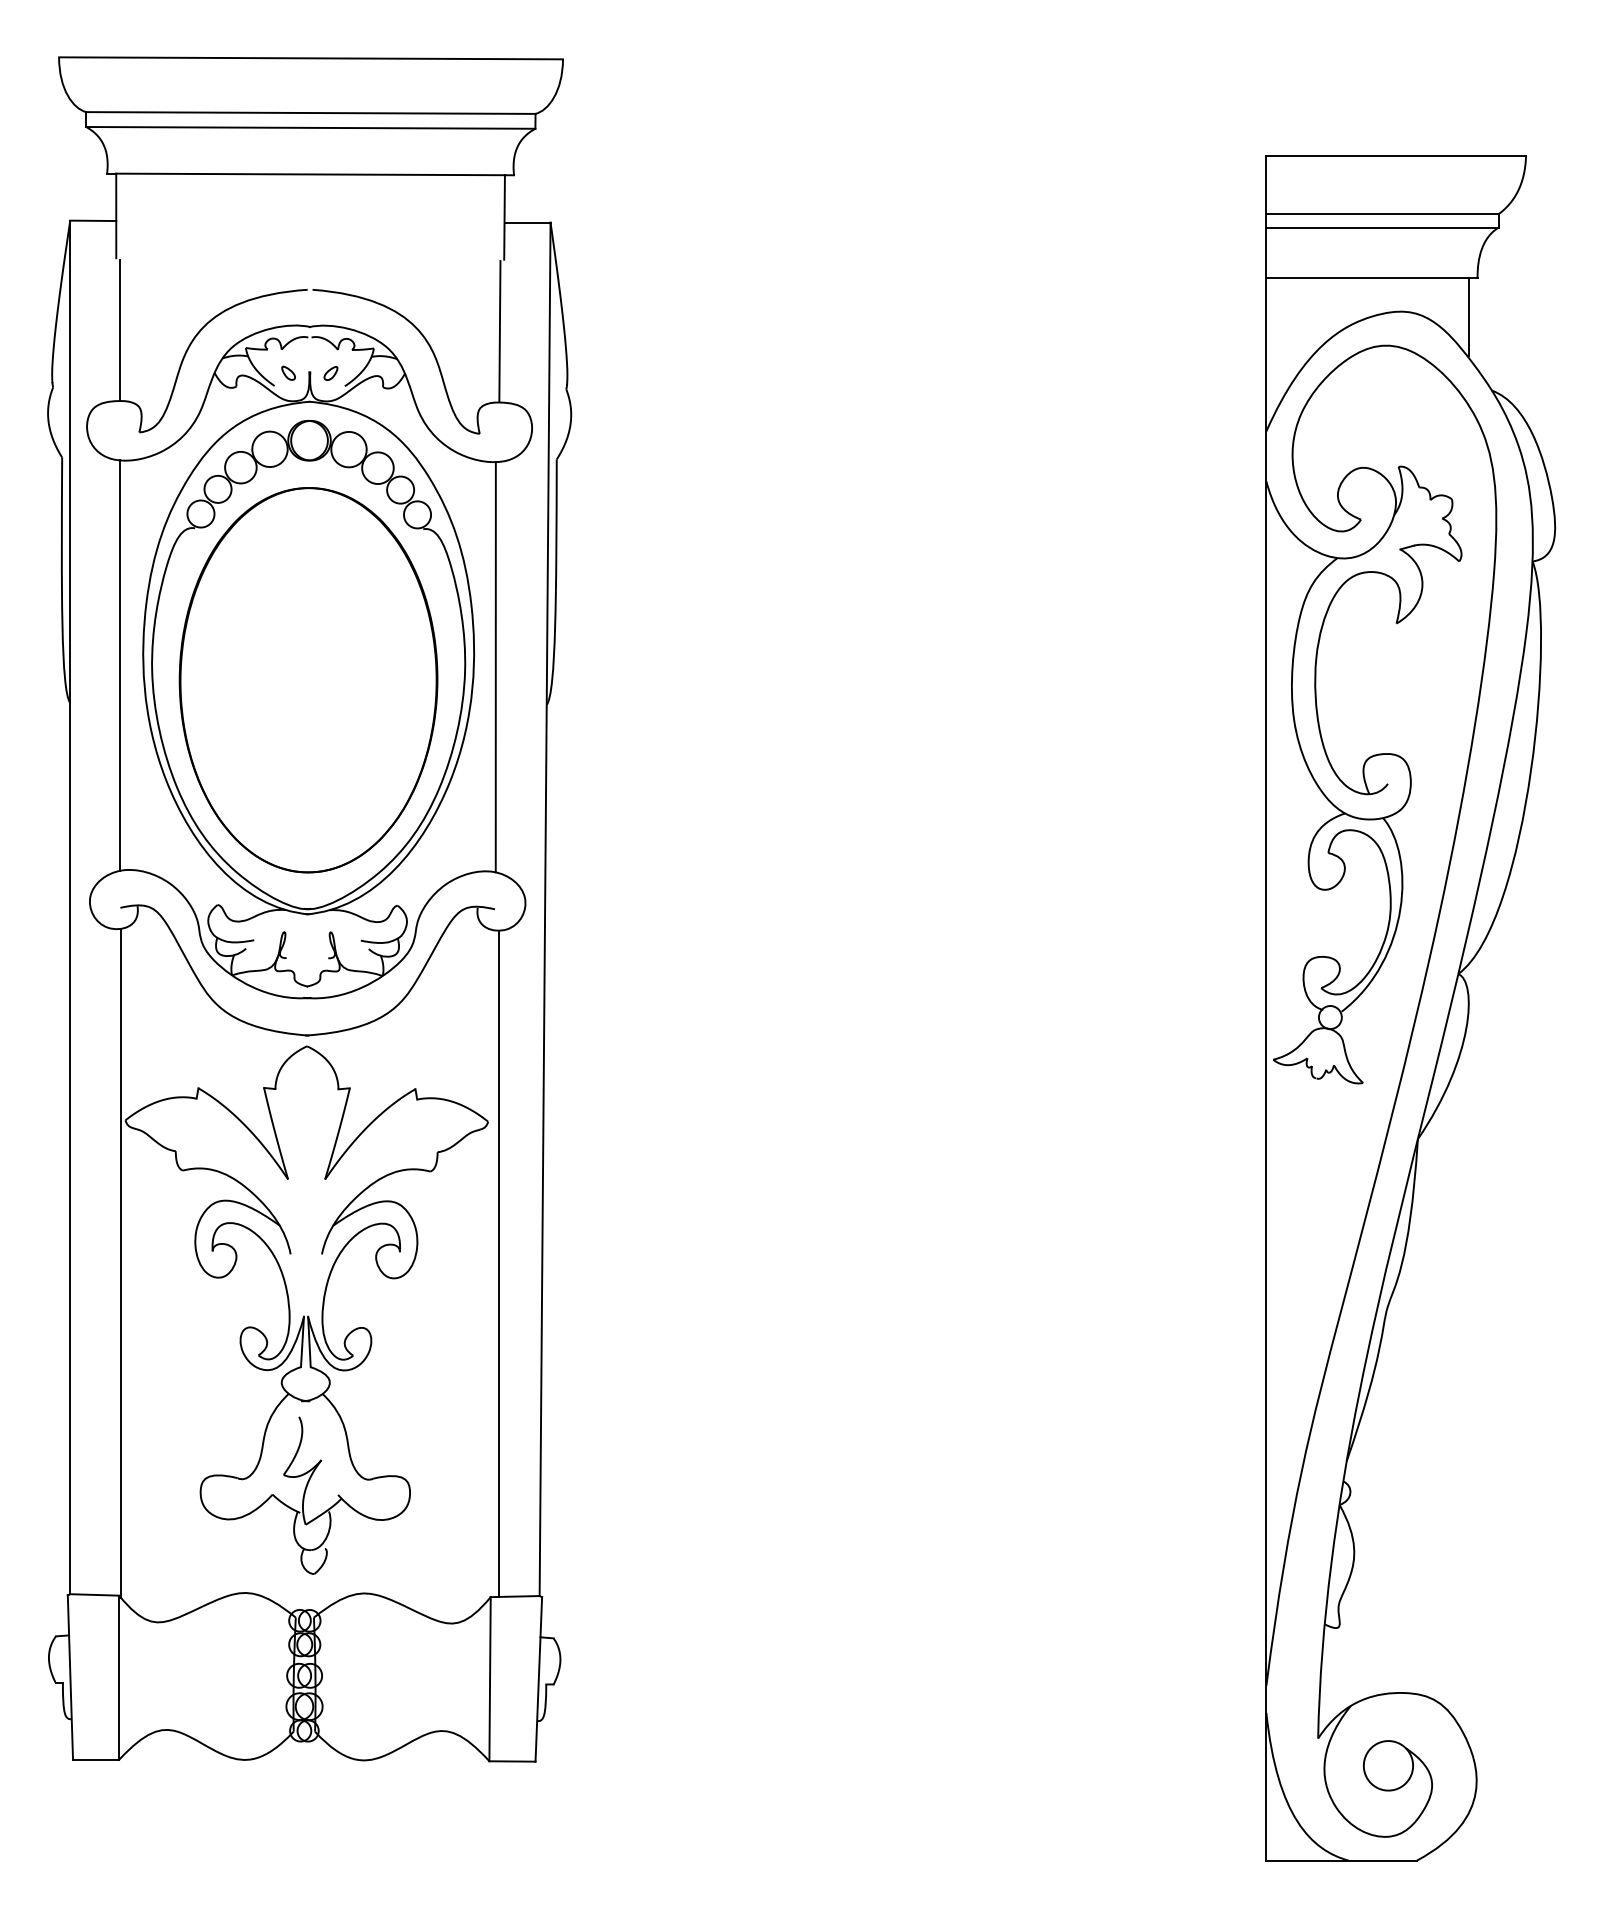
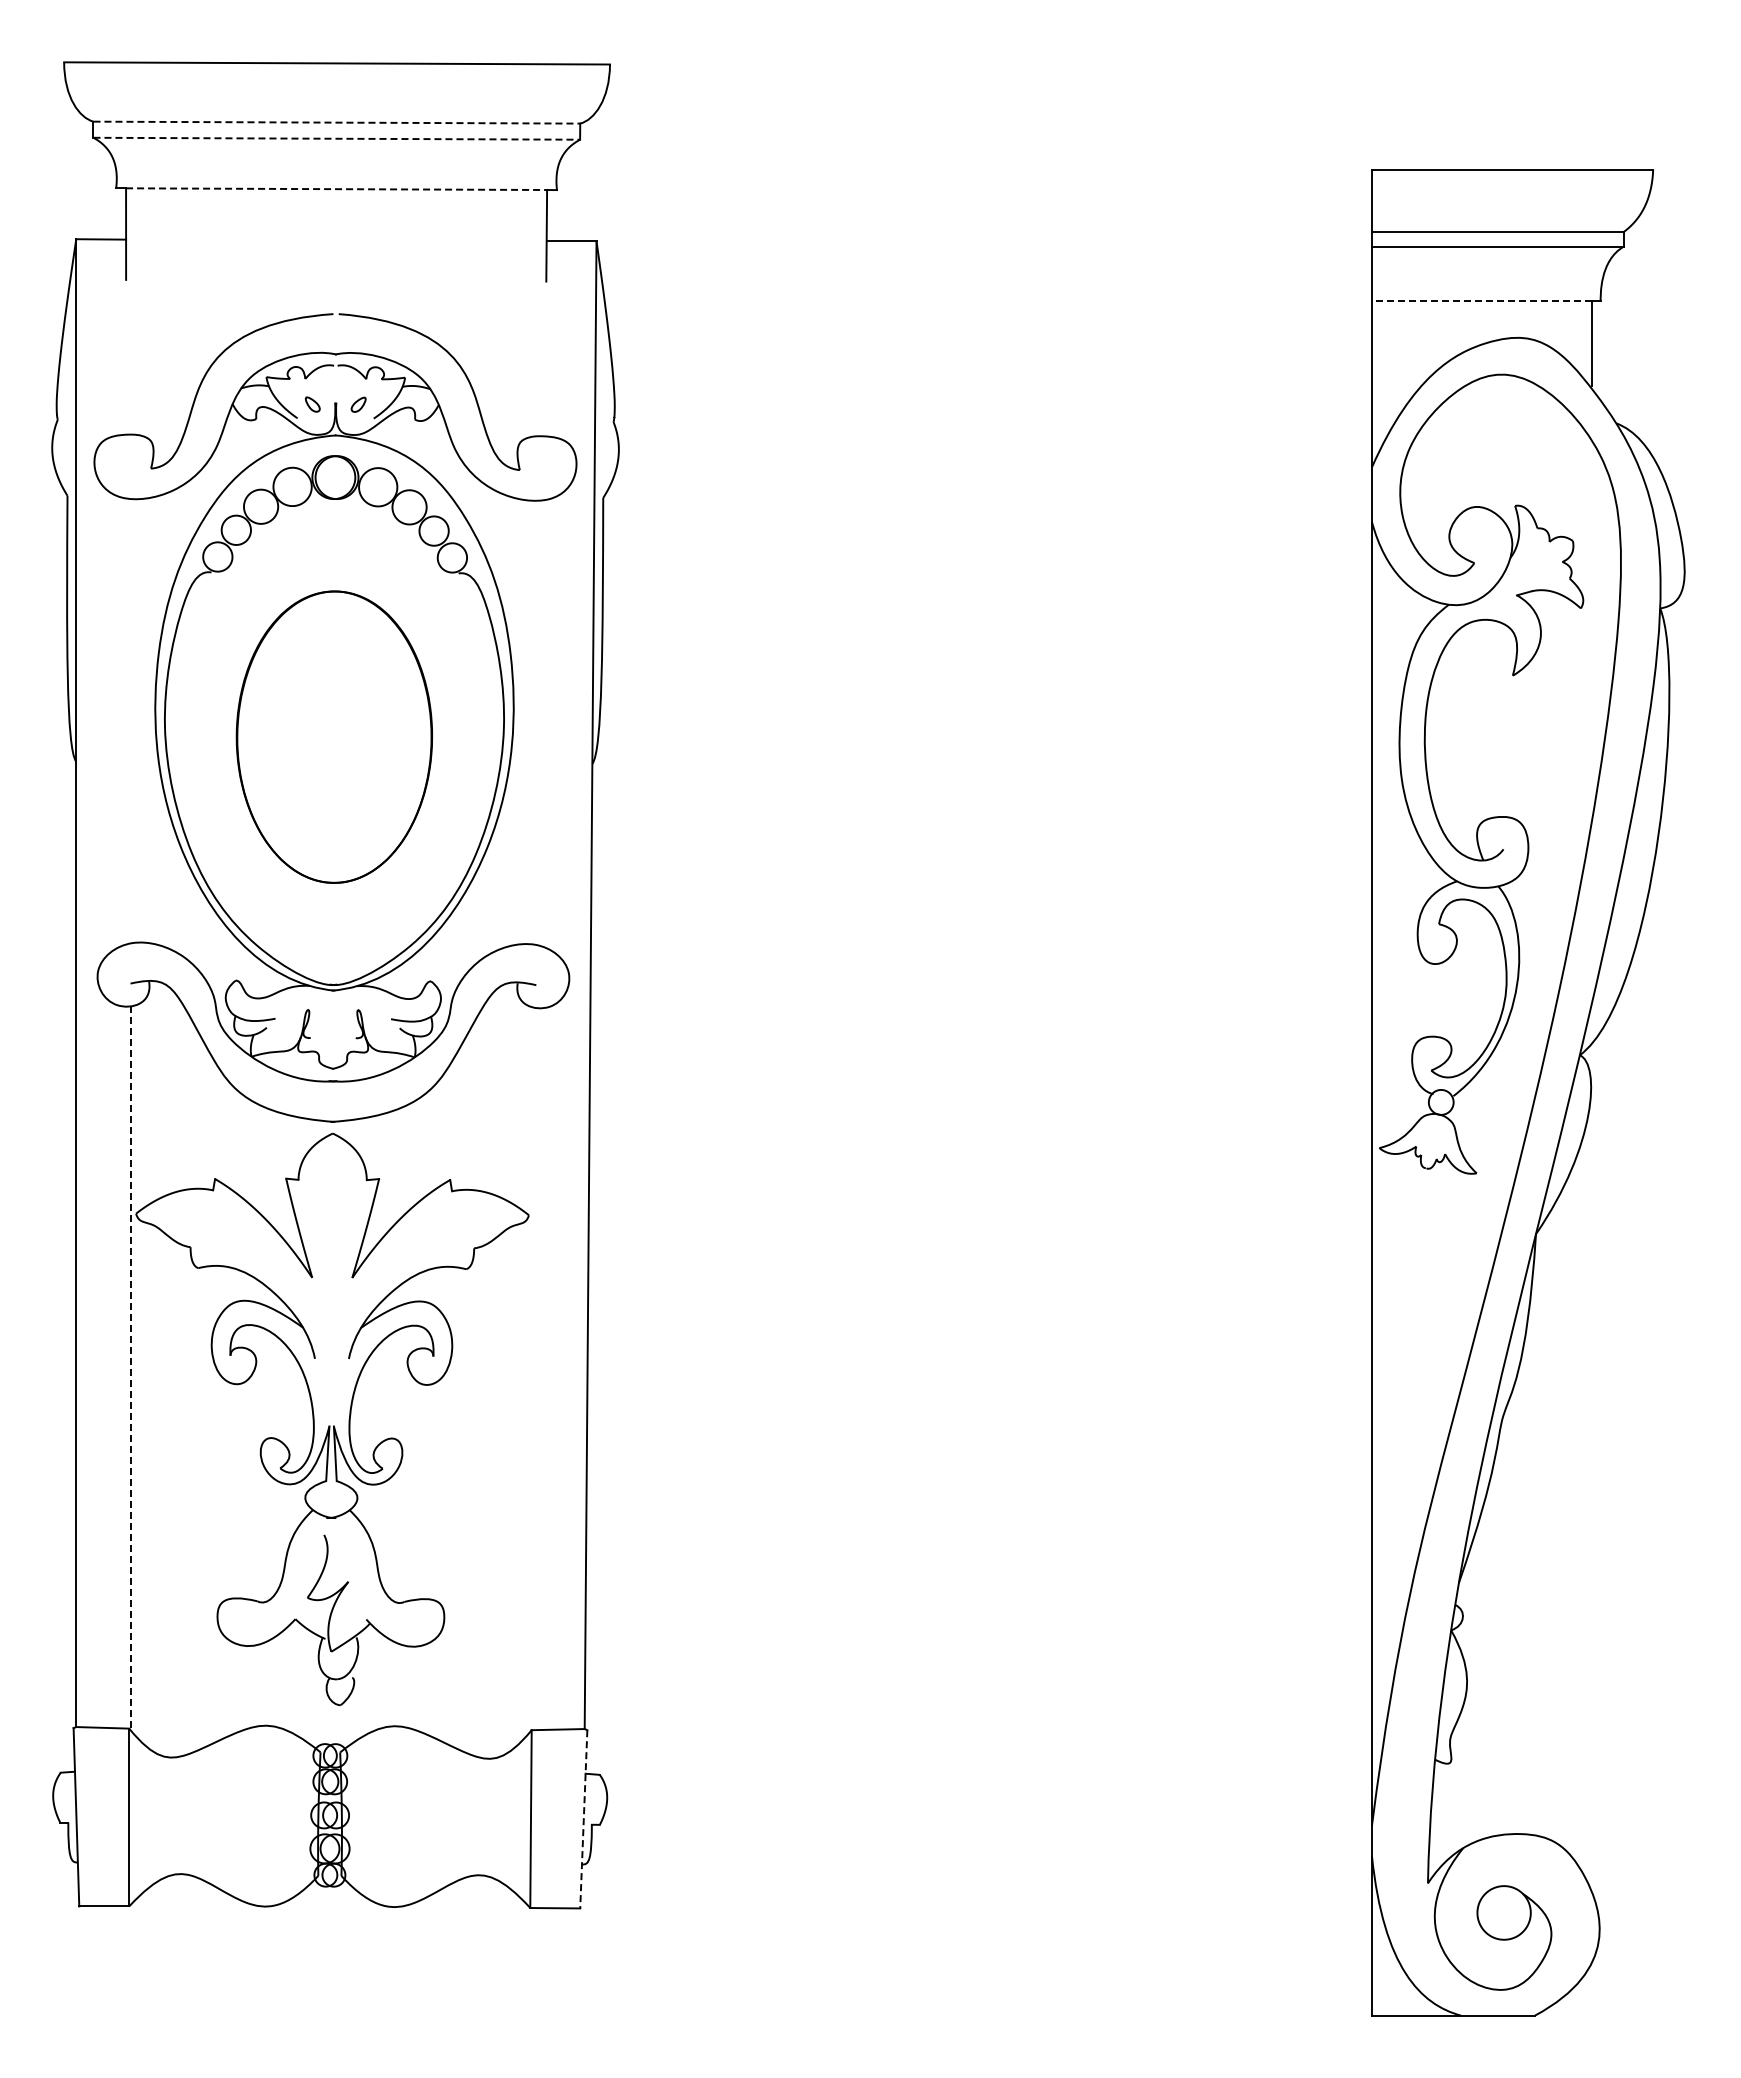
line: (311, 112) -> (337, 122), solid -> dashed
line: (311, 127) -> (337, 138), solid -> dashed
line: (310, 174) -> (336, 189), solid -> dashed
line: (1367, 278) -> (1481, 301), solid -> dashed
line: (120, 329) -> (130, 357), removed
line: (499, 330) -> (541, 358), removed
line: (119, 664) -> (129, 720), removed
line: (496, 666) -> (537, 722), removed
part: (308, 680) -> (334, 737), size x0.7
line: (121, 1264) -> (131, 1369), solid -> dashed
line: (498, 1264) -> (540, 1369), removed
line: (538, 1679) -> (583, 1819), solid -> dashed

